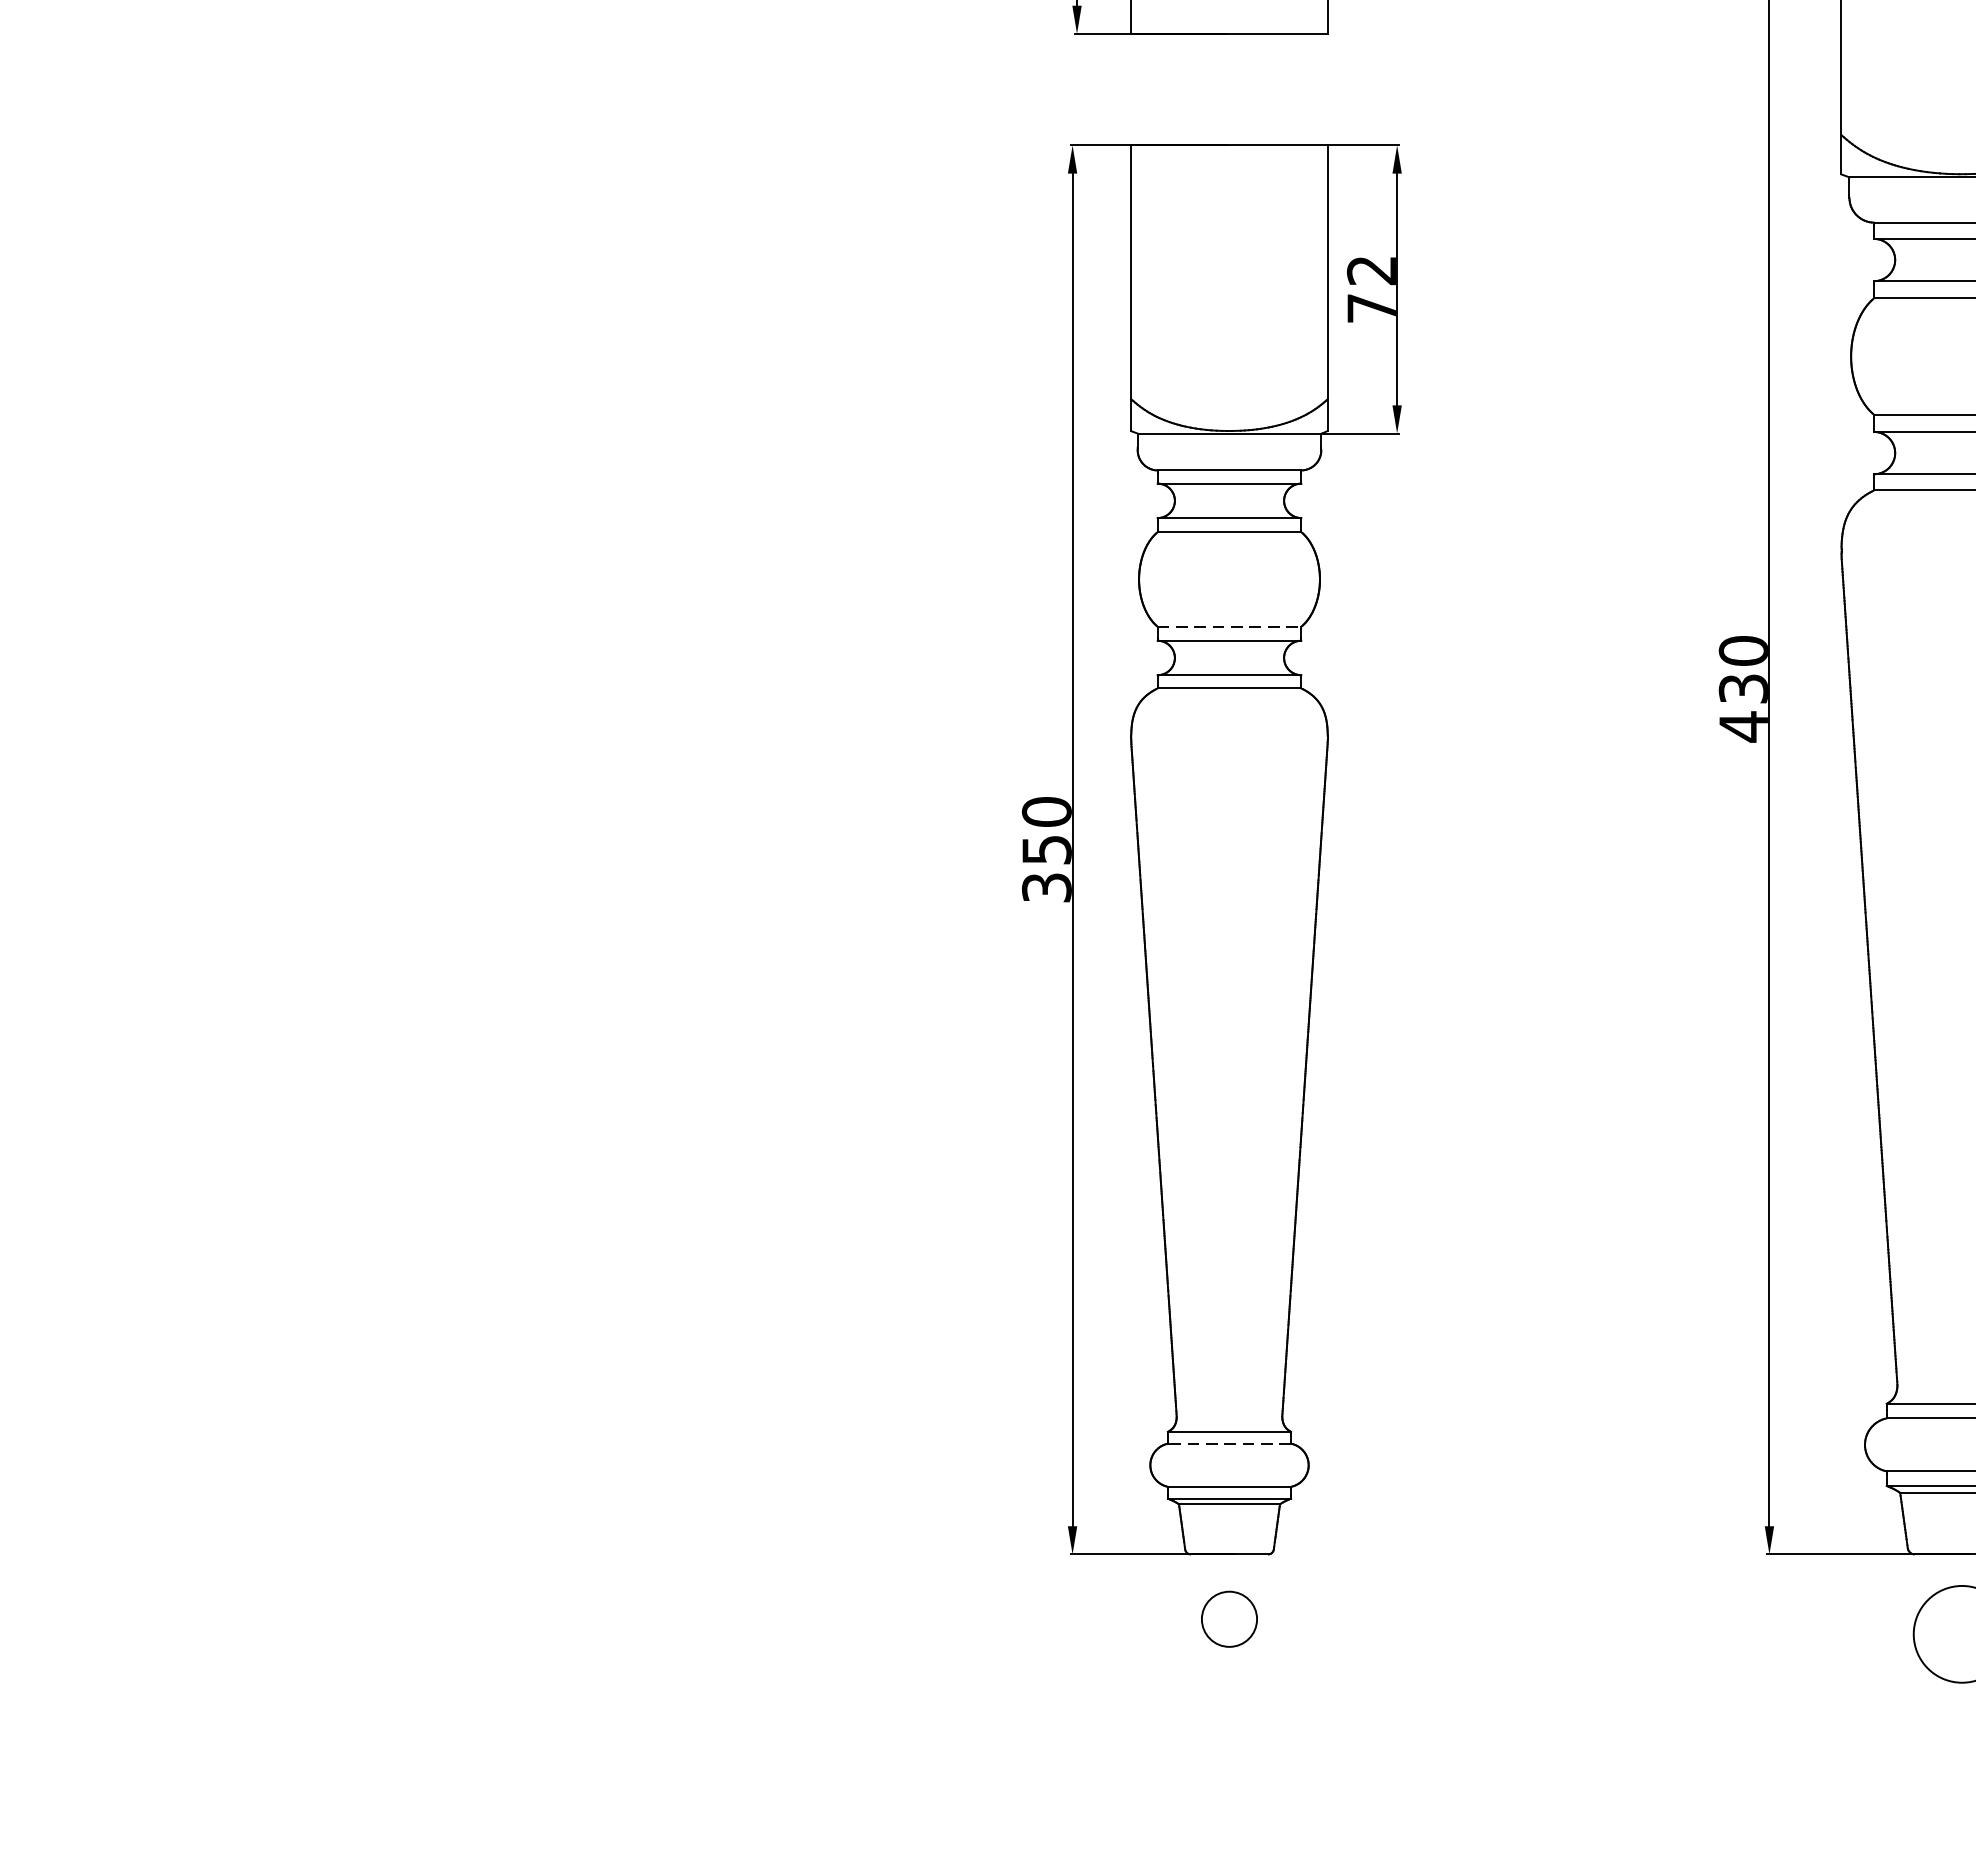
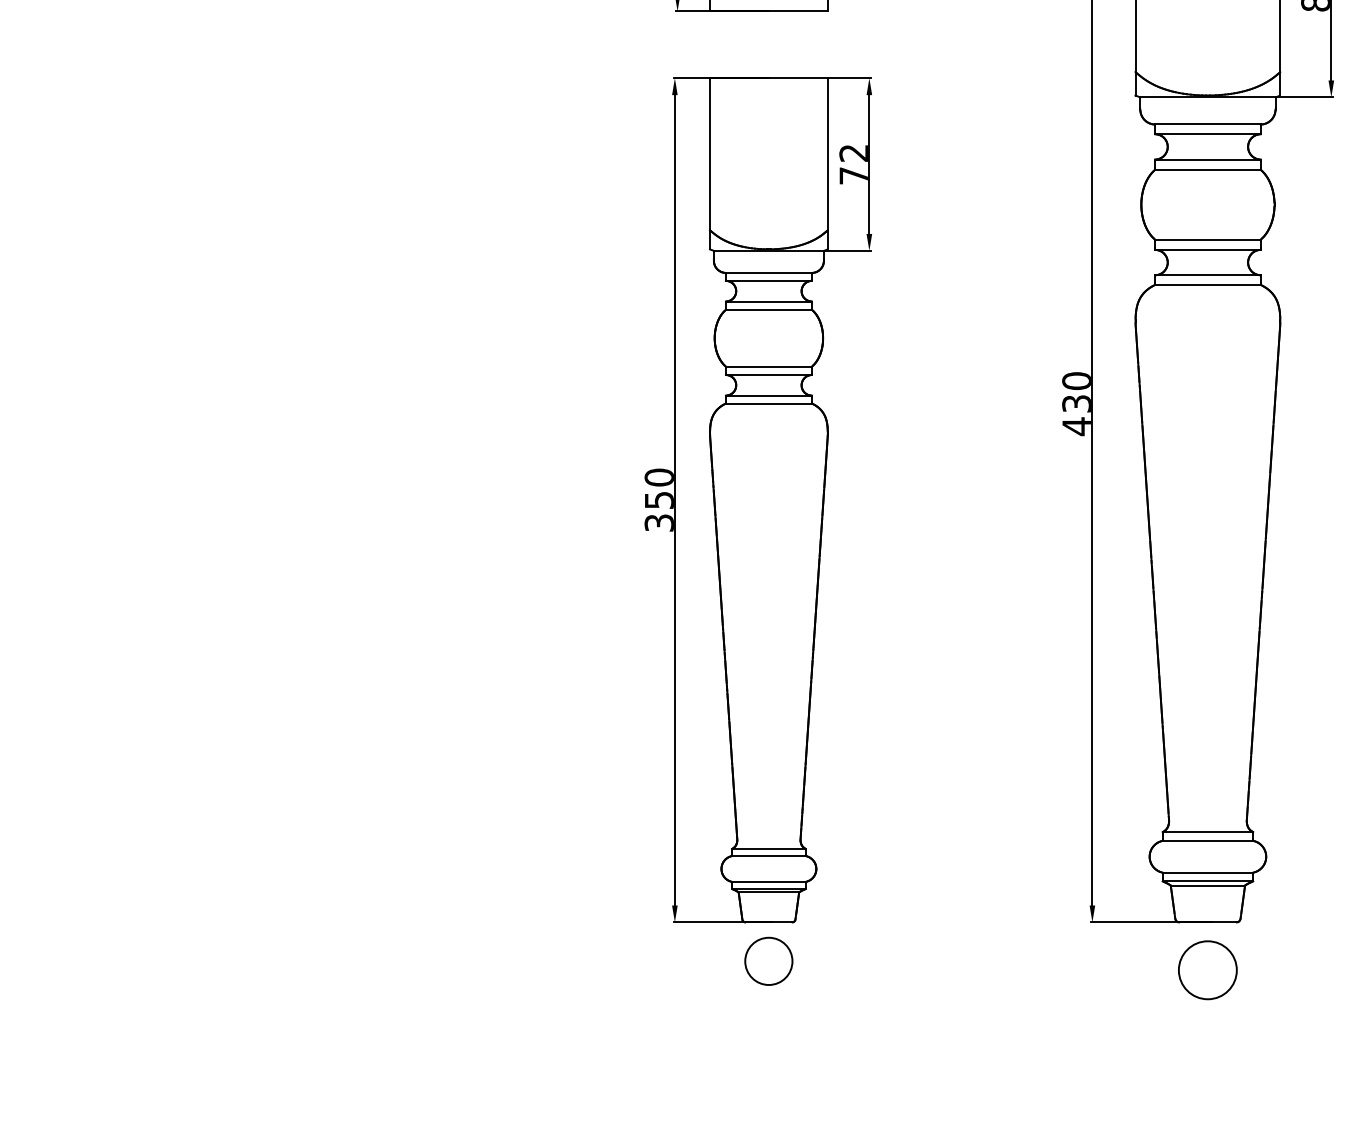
line: (1230, 626) -> (769, 366), dashed -> solid
line: (1228, 1444) -> (768, 856), dashed -> solid
circle: (1228, 1618) -> (768, 960), size x1.43

